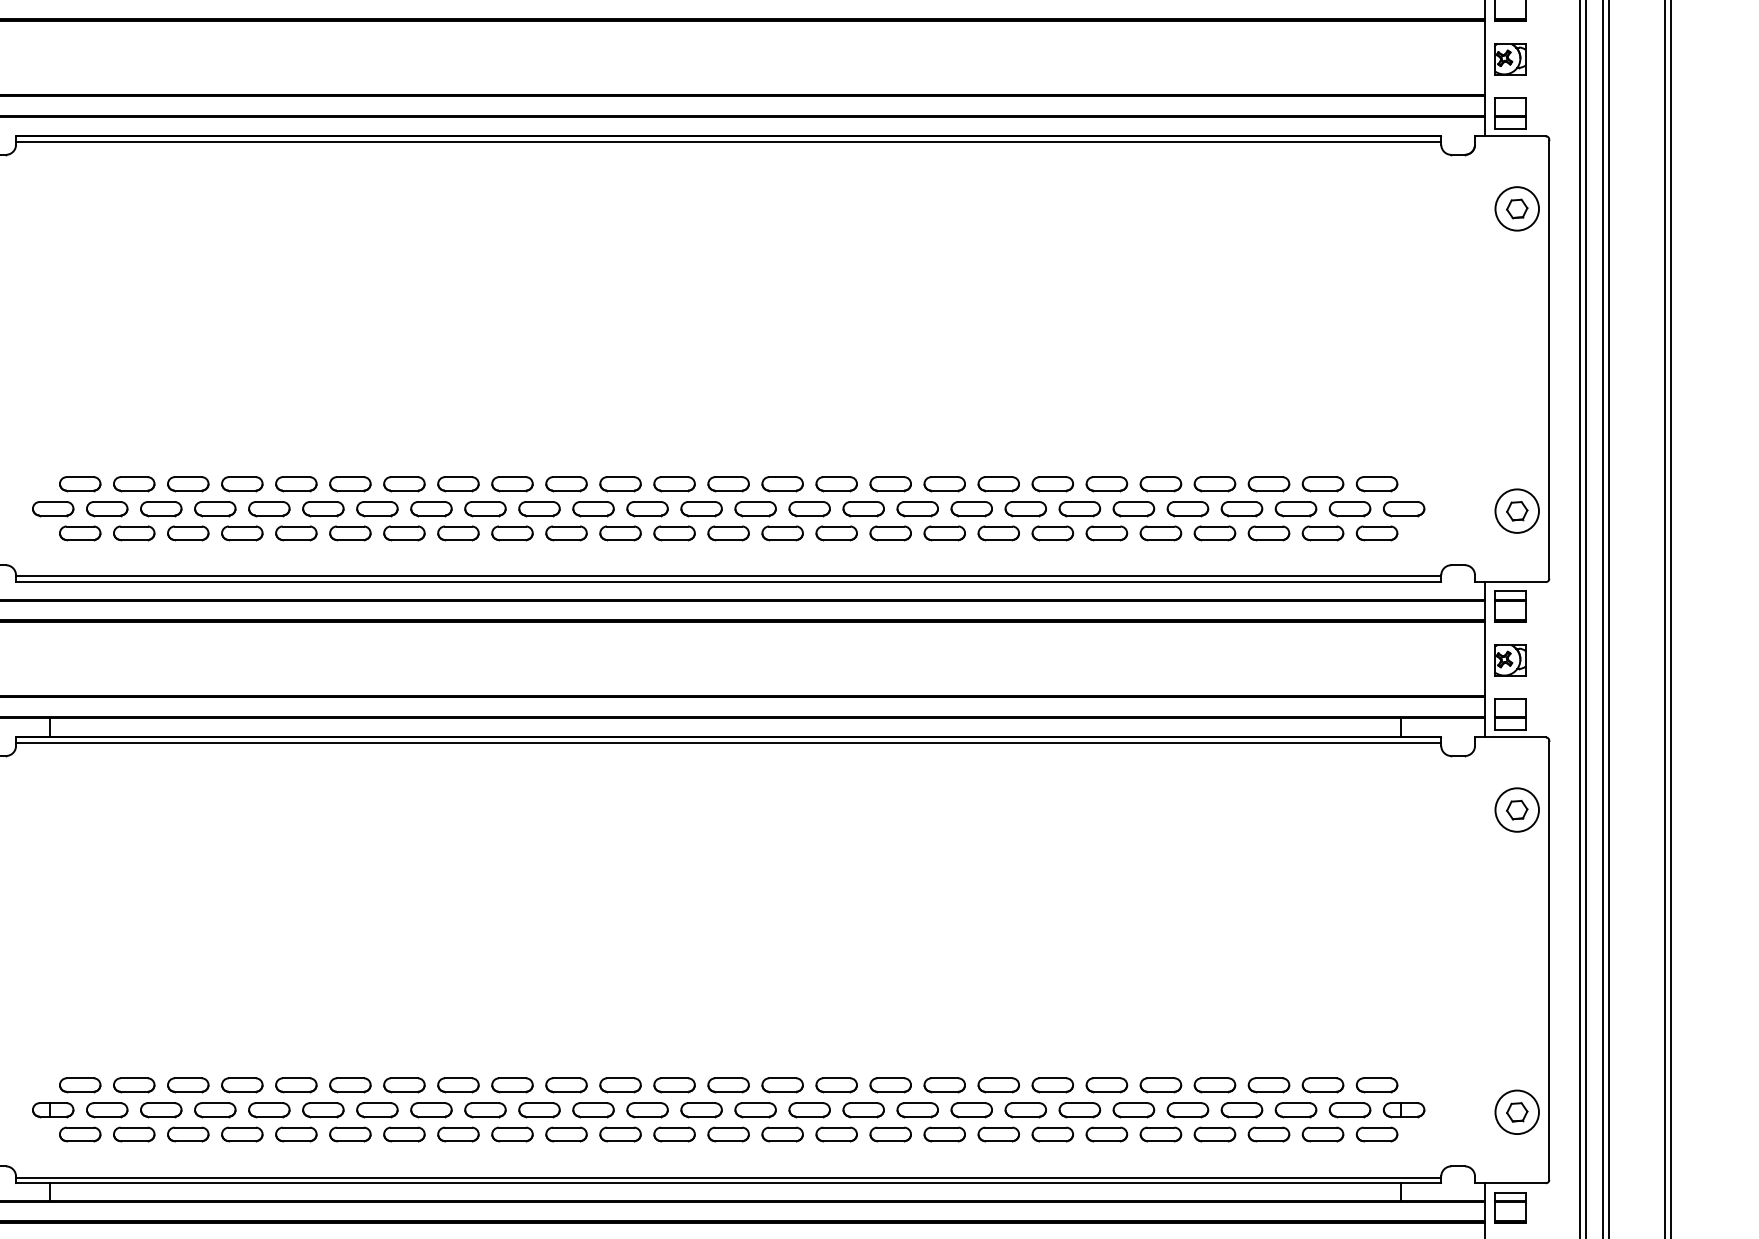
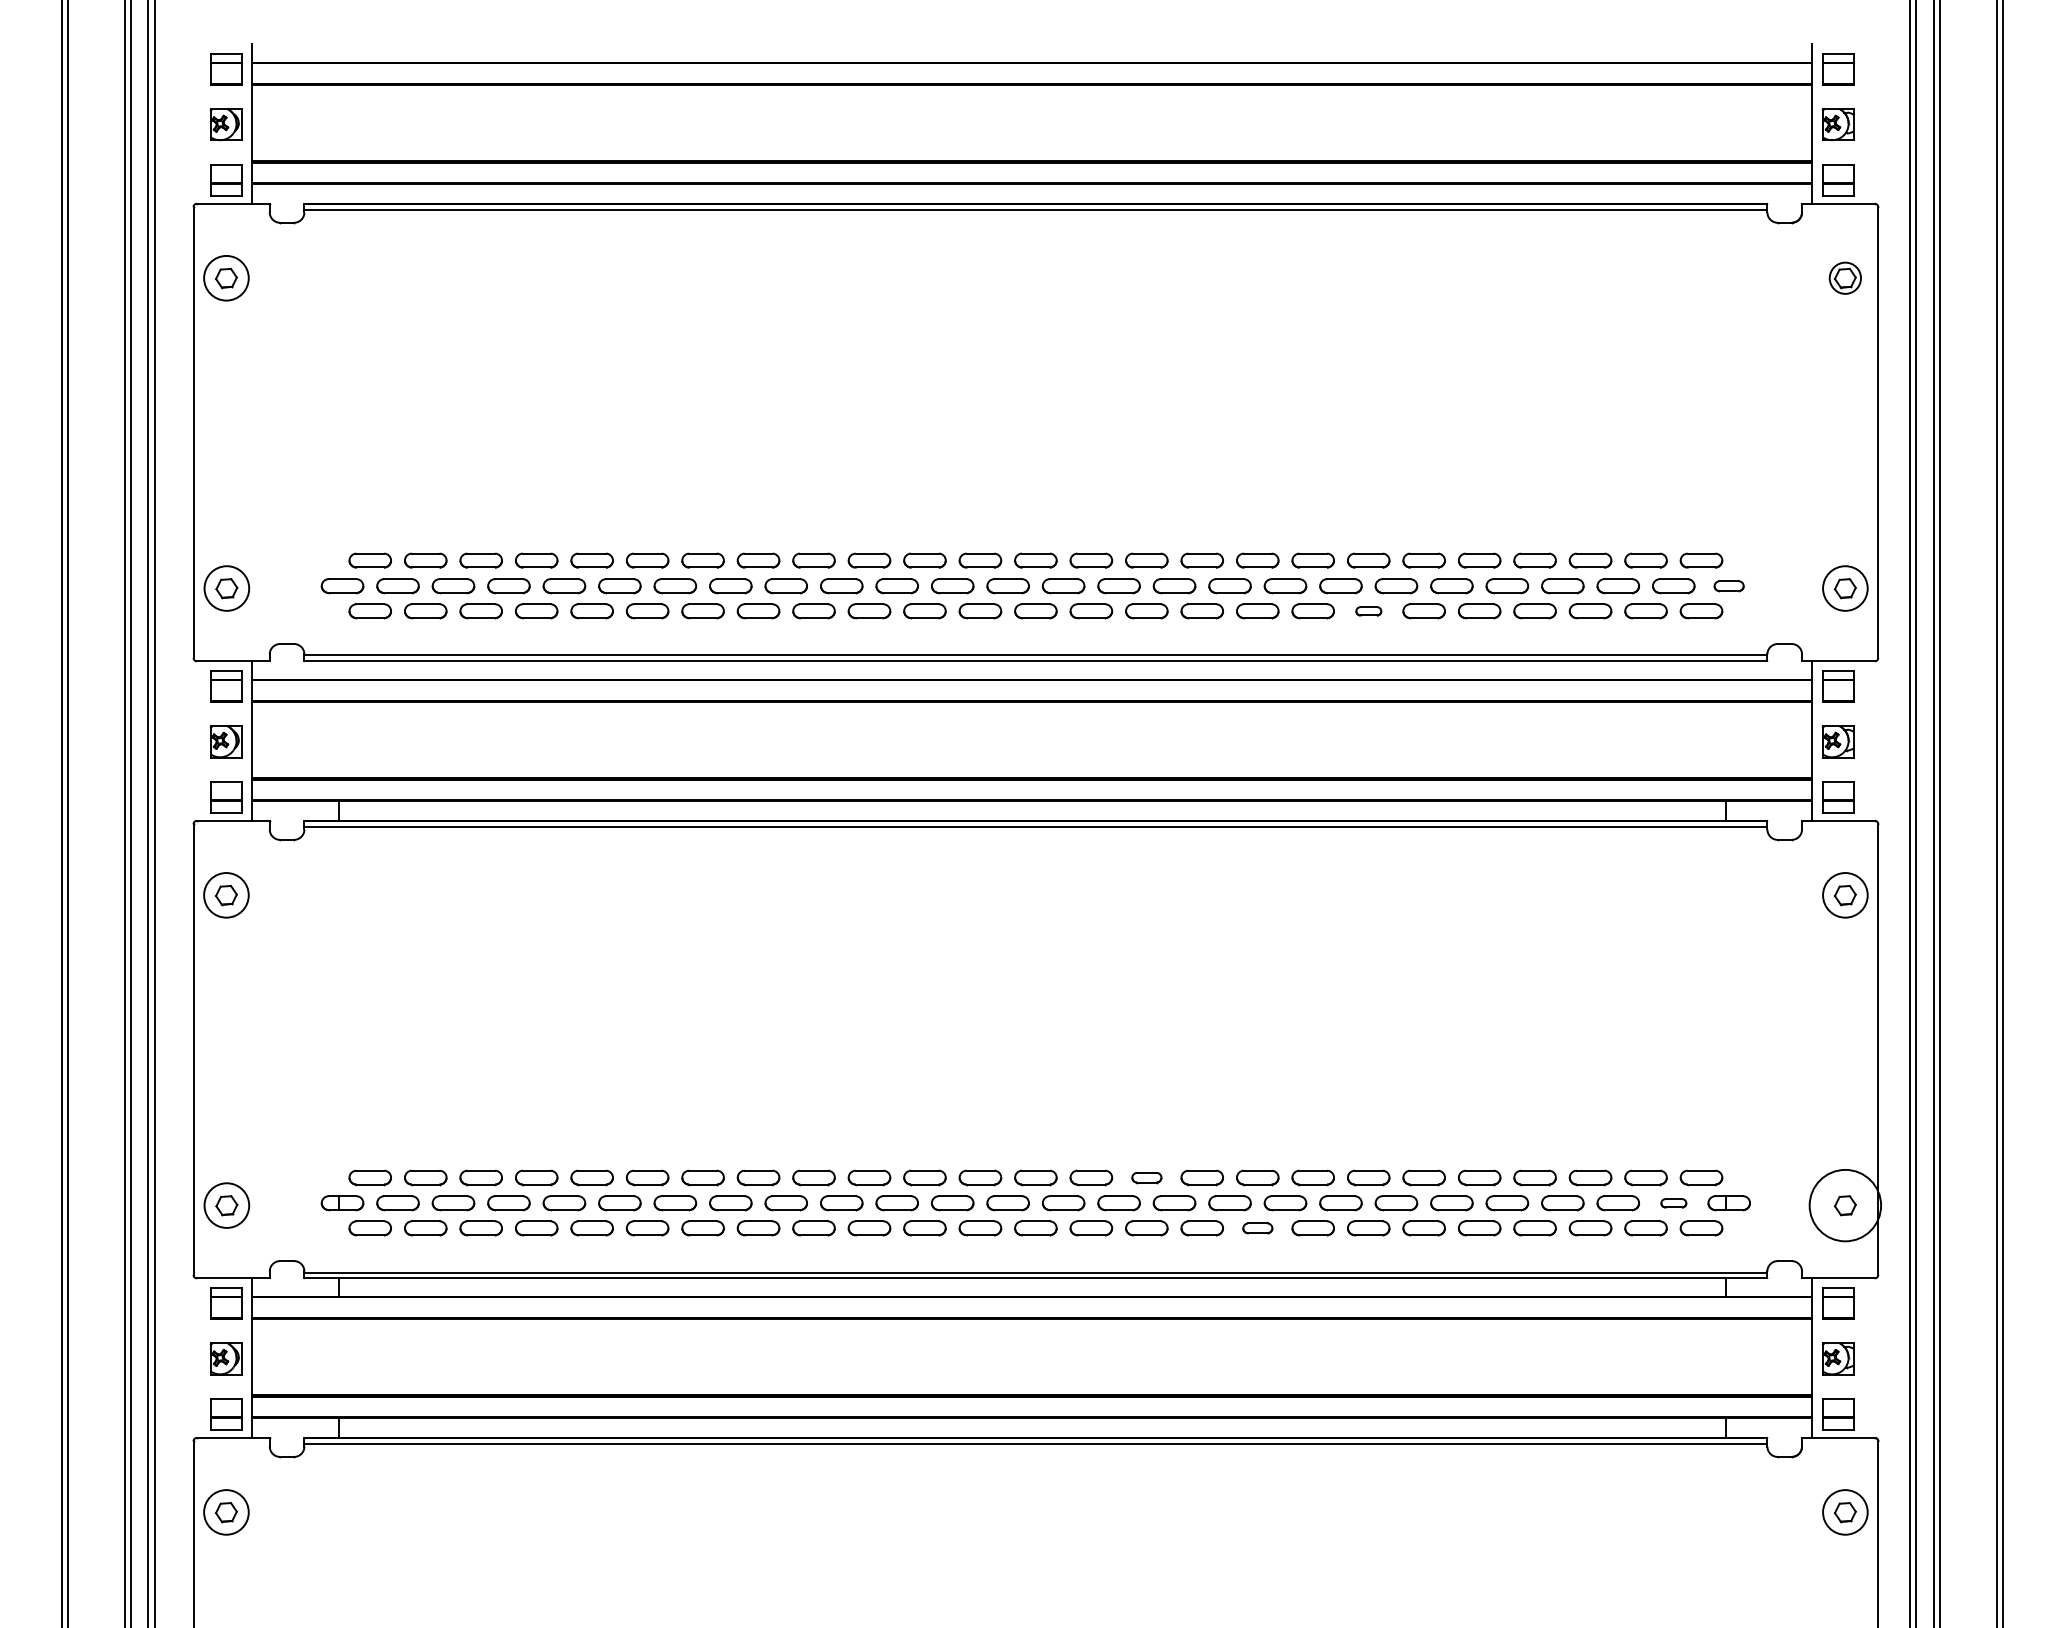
circle: (1517, 208) -> (1845, 277), size x0.7
part: (1403, 509) -> (1728, 586), size x0.7
part: (1052, 533) -> (1368, 611), size x0.6
part: (836, 1084) -> (1146, 1177), size x0.7
part: (1349, 1110) -> (1673, 1203), size x0.6
circle: (1517, 1112) -> (1845, 1205), size x1.6
part: (944, 1134) -> (1257, 1228), size x0.7

